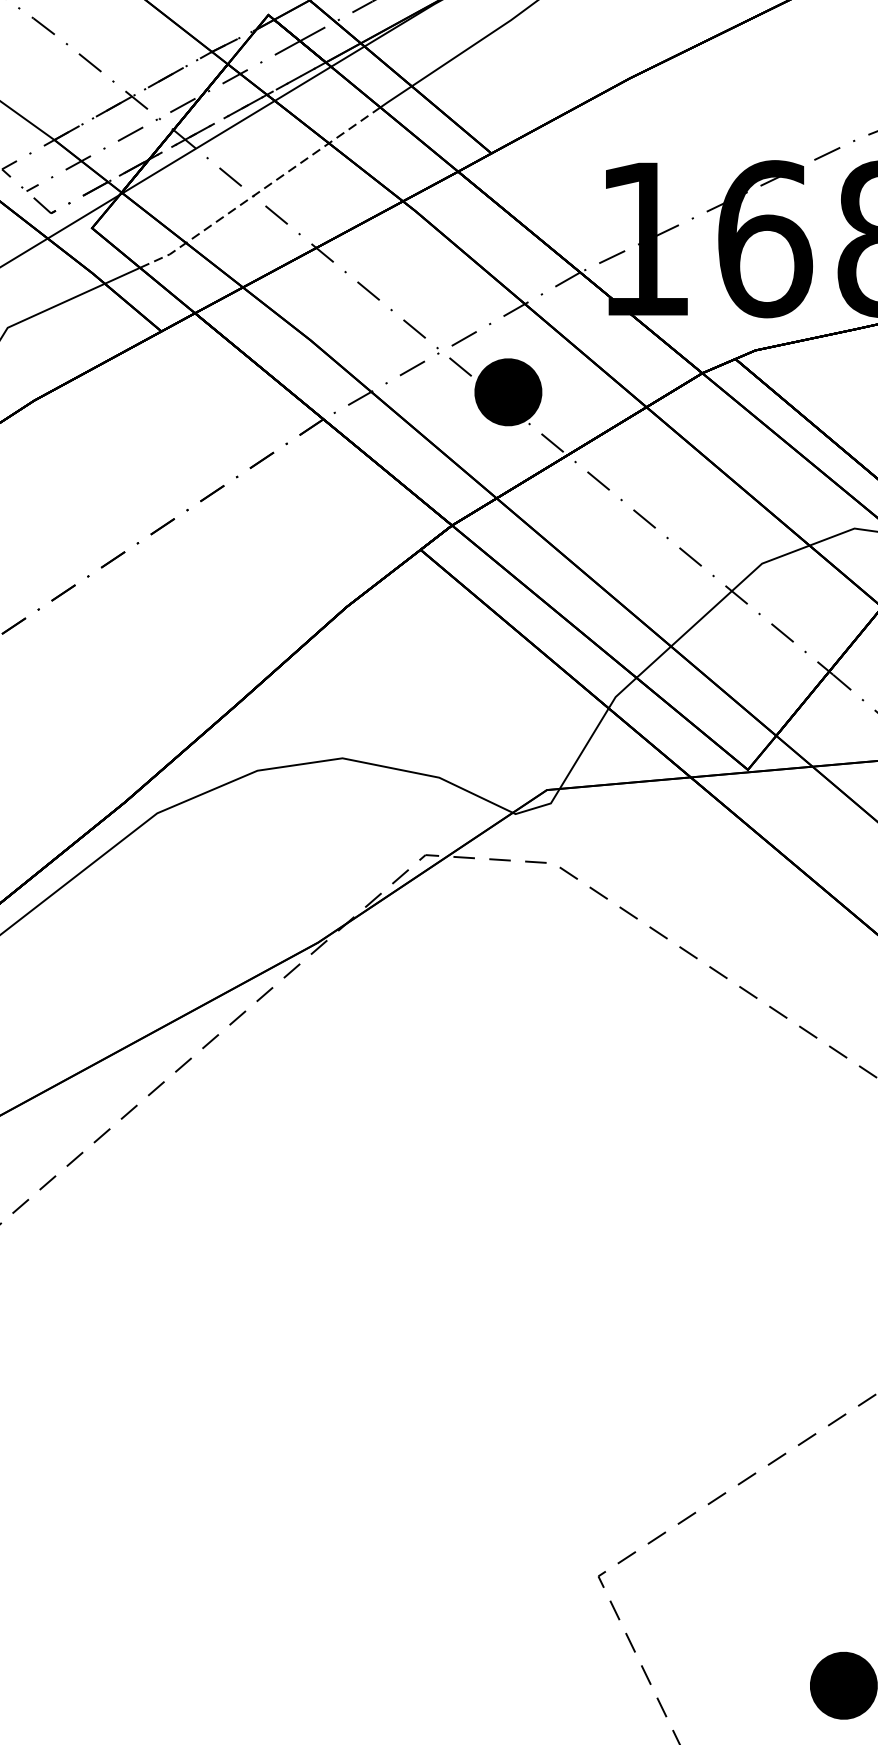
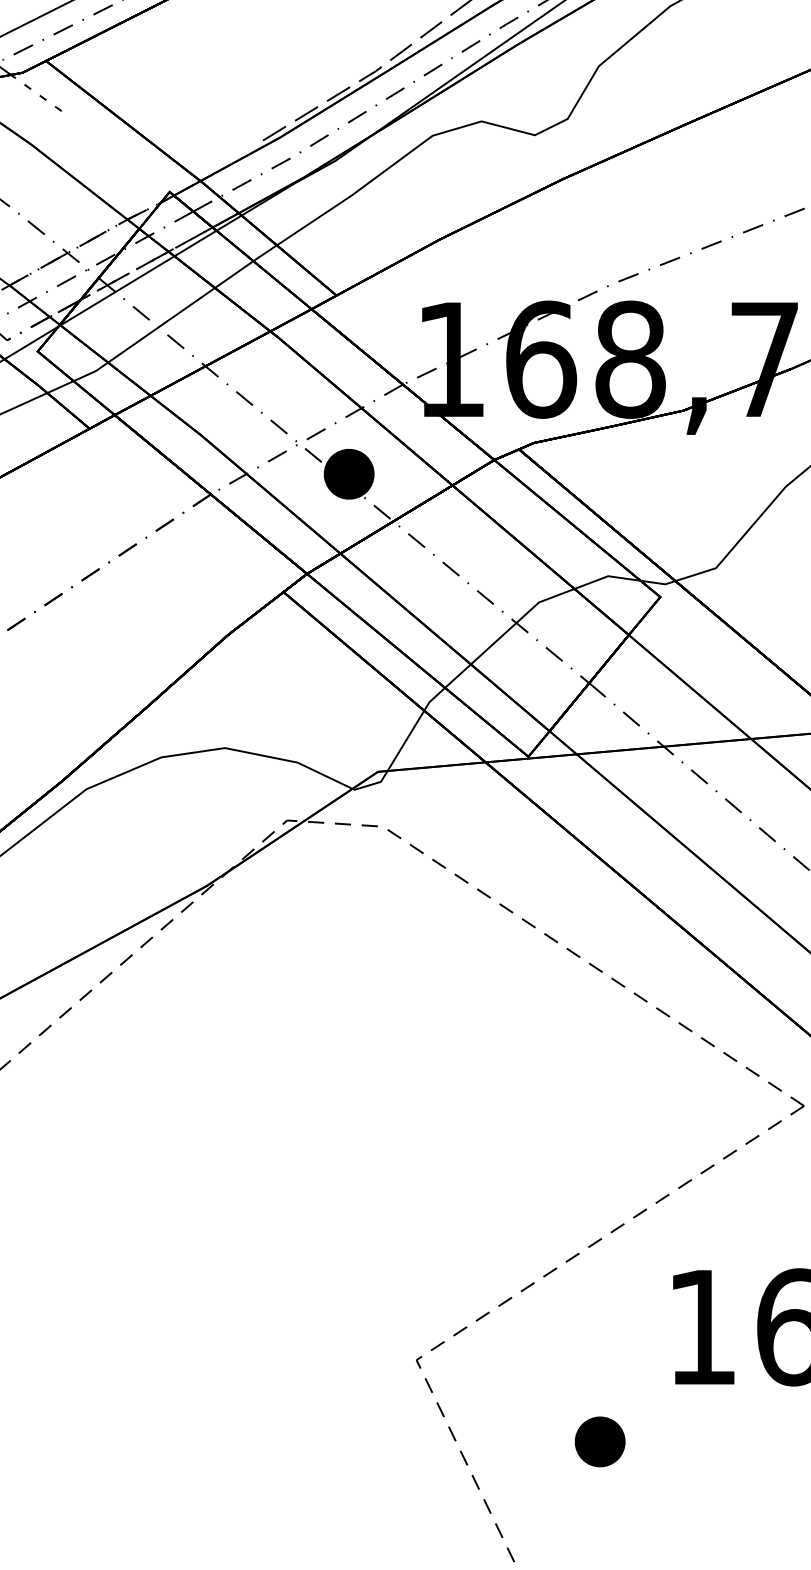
line: (260, 190) -> (163, 323), dashed -> solid

